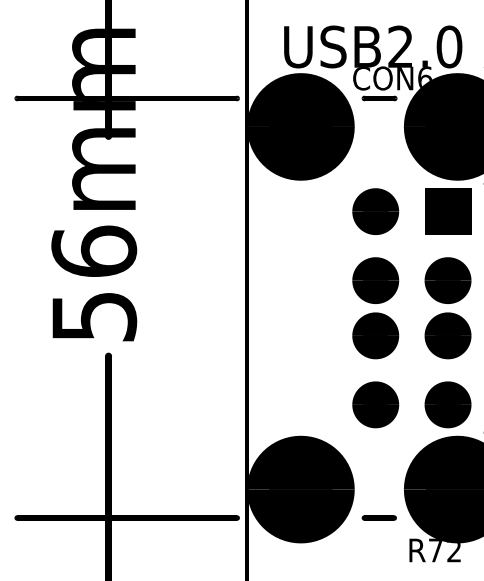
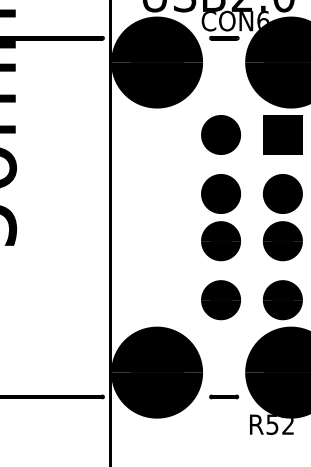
text: (435, 550) -> (272, 424), R72 -> R52

